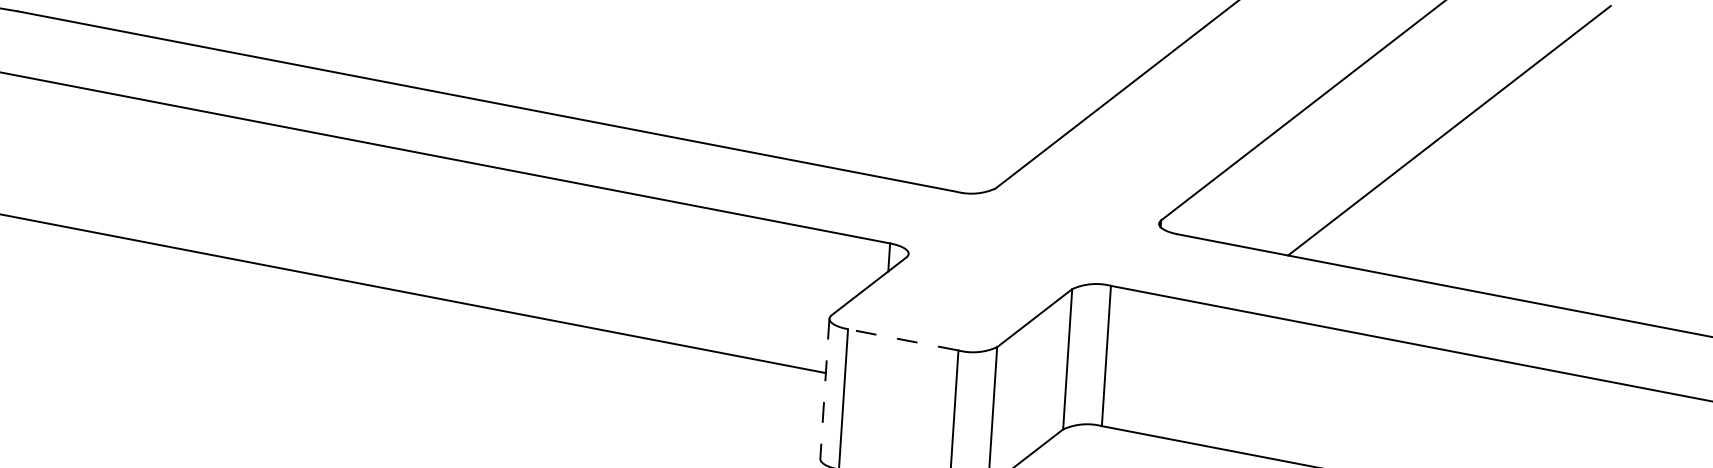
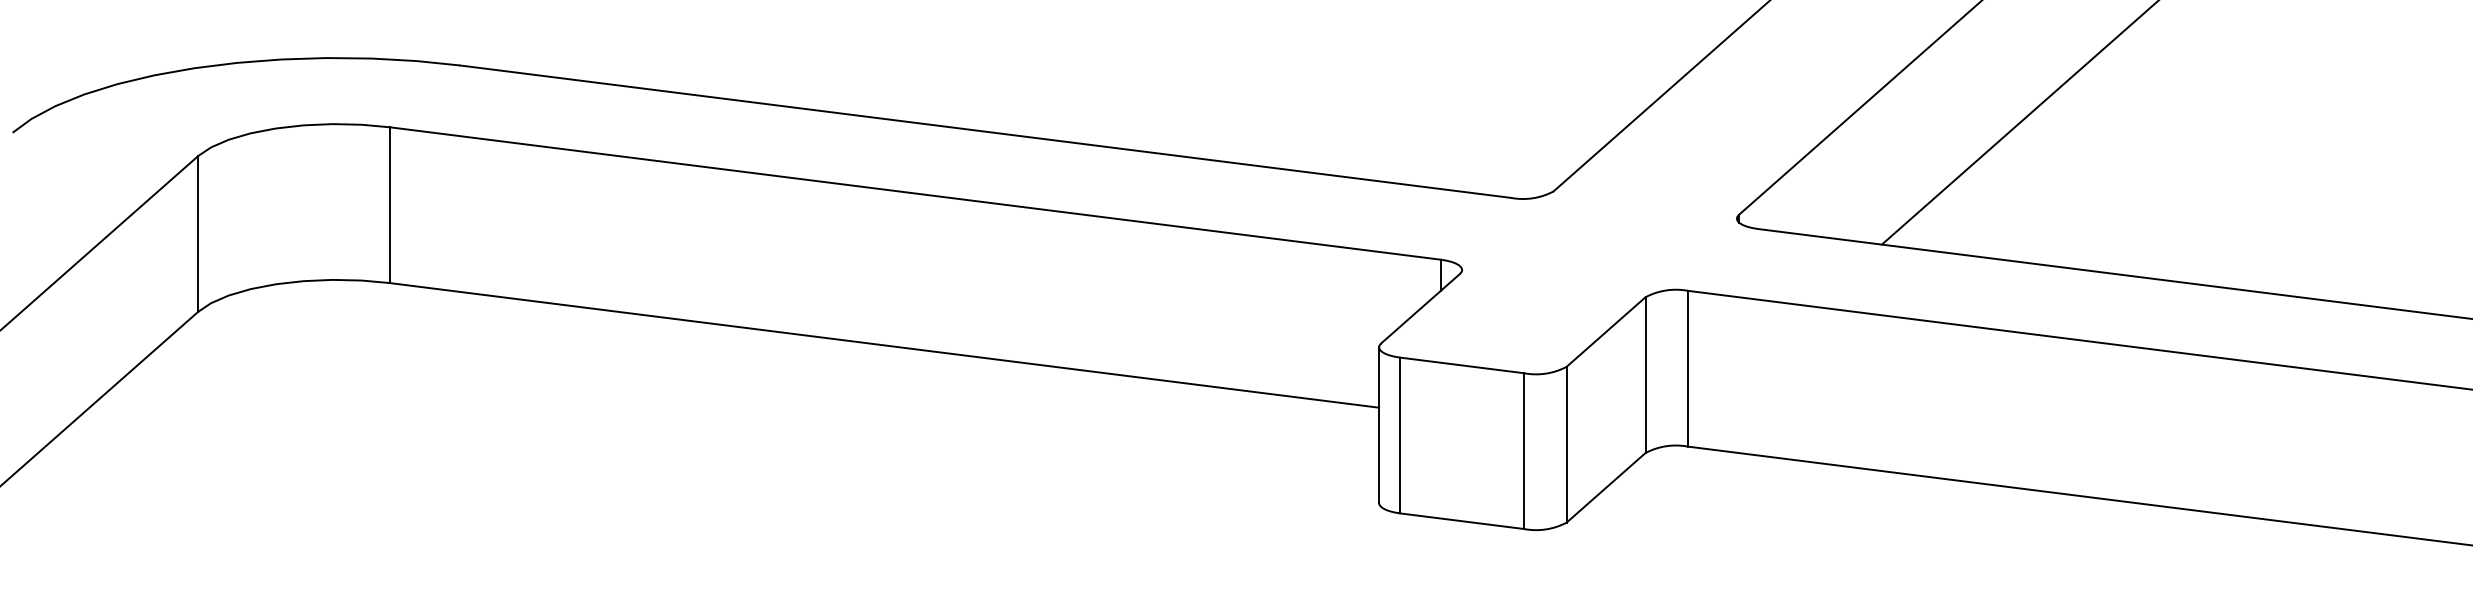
line: (902, 339) -> (1461, 365), dashed -> solid
line: (825, 389) -> (1379, 425), dashed -> solid

